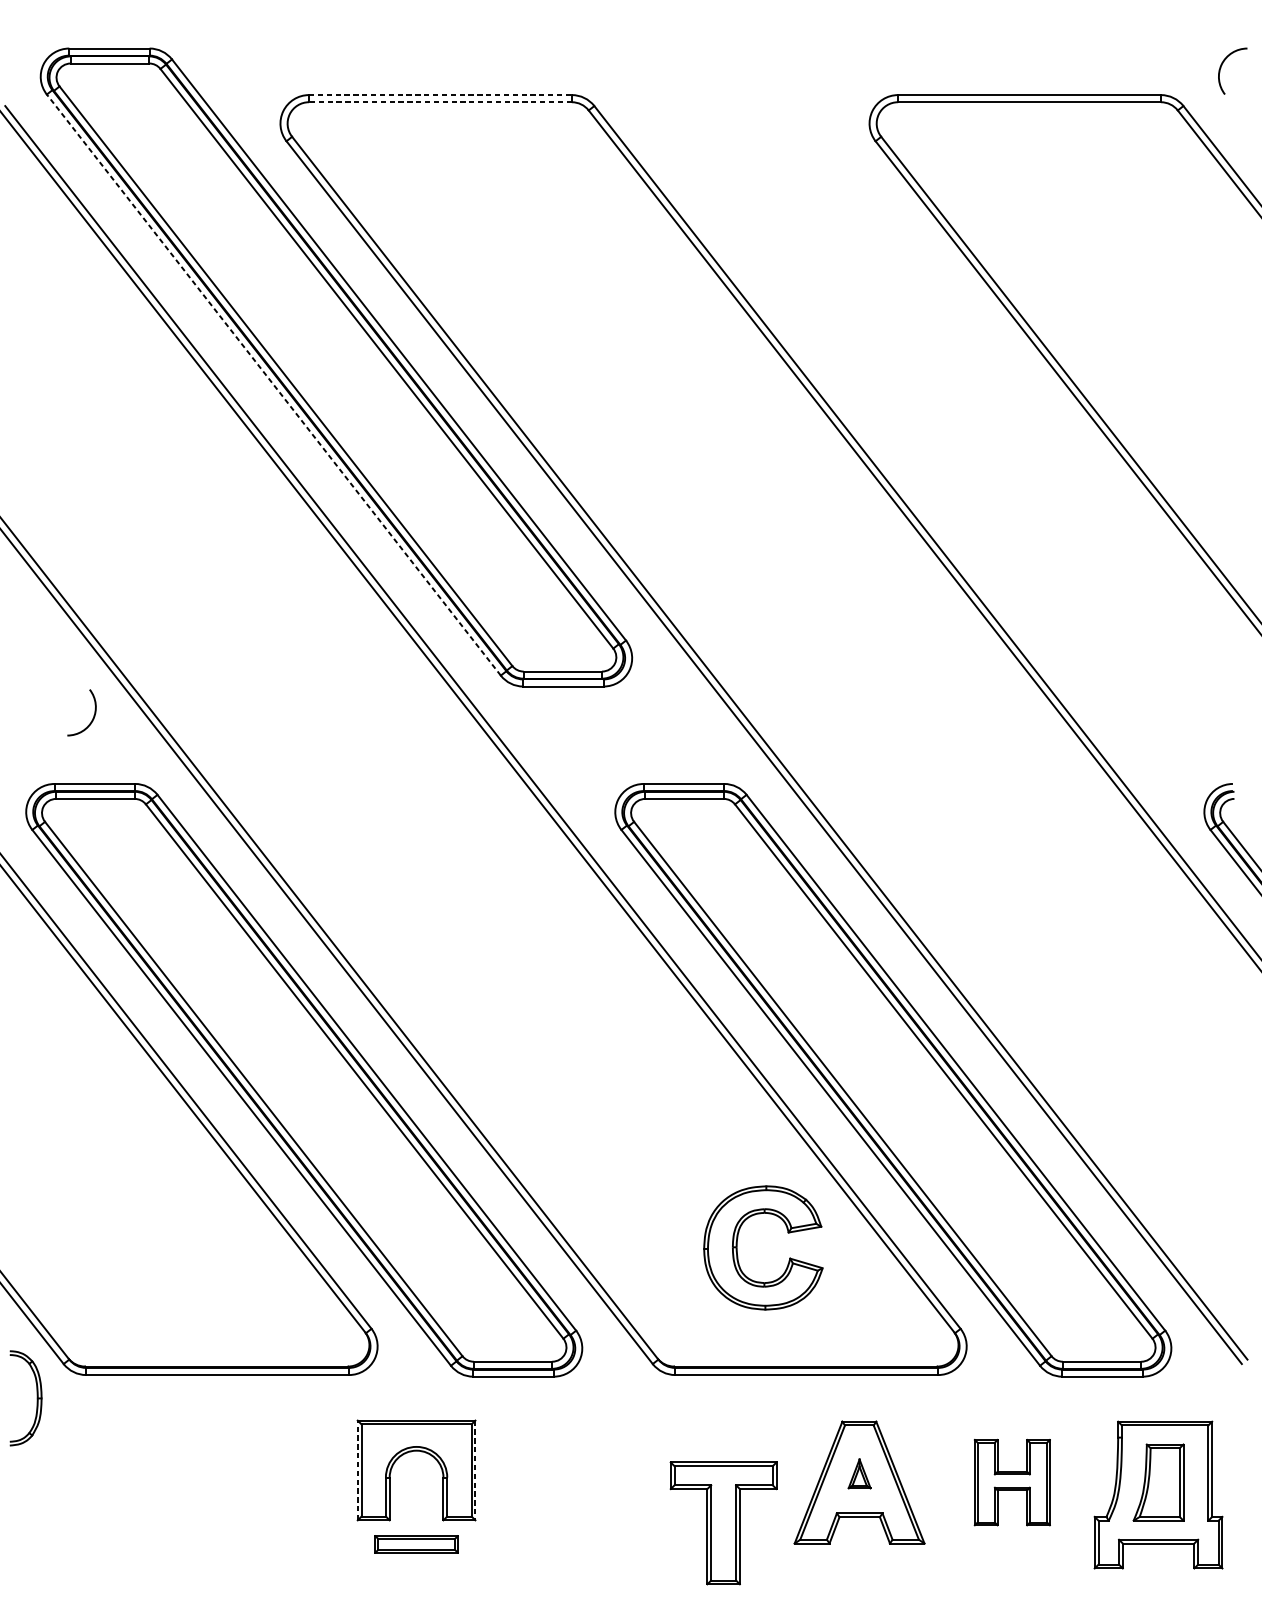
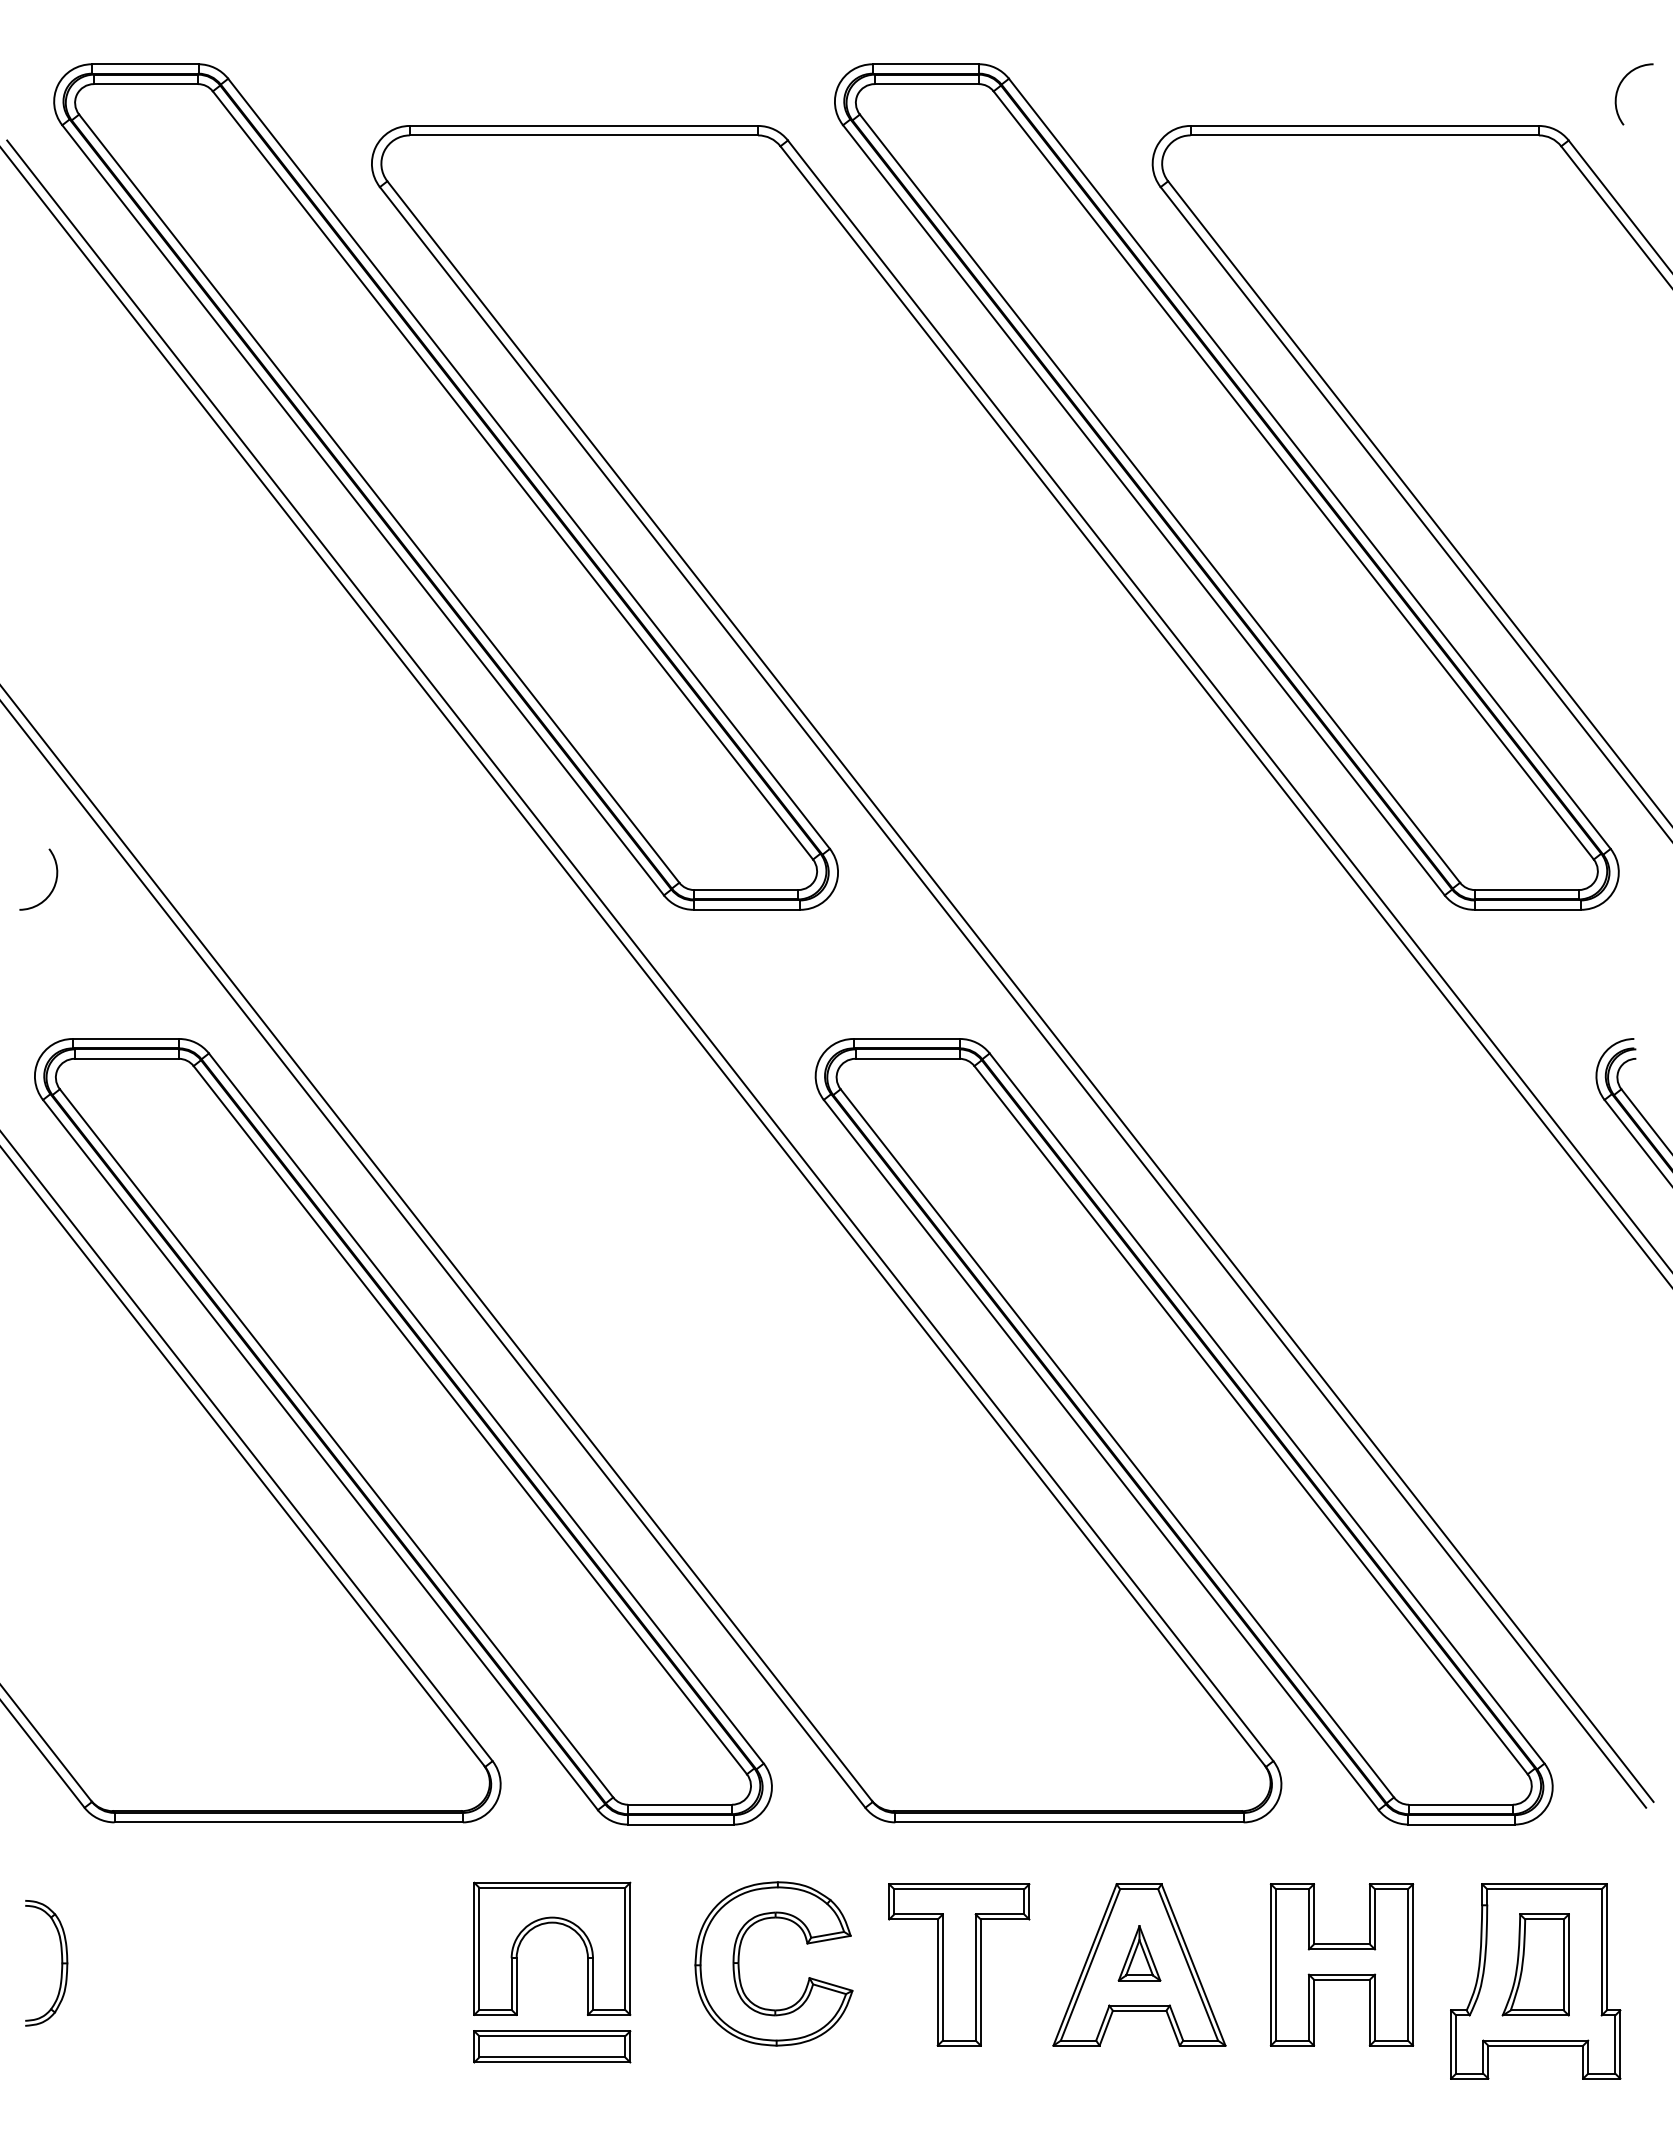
line: (440, 94) -> (584, 125), dashed -> solid
line: (440, 102) -> (583, 135), dashed -> solid
part: (925, 367) -> (1226, 486), added
line: (274, 385) -> (363, 510), dashed -> solid
curve: (93, 715) -> (54, 883), moved
part: (737, 1247) -> (739, 1963), moved
part: (37, 1398) -> (61, 1963), moved
line: (357, 1470) -> (474, 1948), dashed -> solid
line: (475, 1470) -> (630, 1949), dashed -> solid
part: (859, 1473) -> (1139, 1953), size x1.43
part: (1012, 1482) -> (1341, 1964), size x1.43
part: (723, 1523) -> (959, 1964), moved
part: (416, 1544) -> (552, 2046), size x1.43

